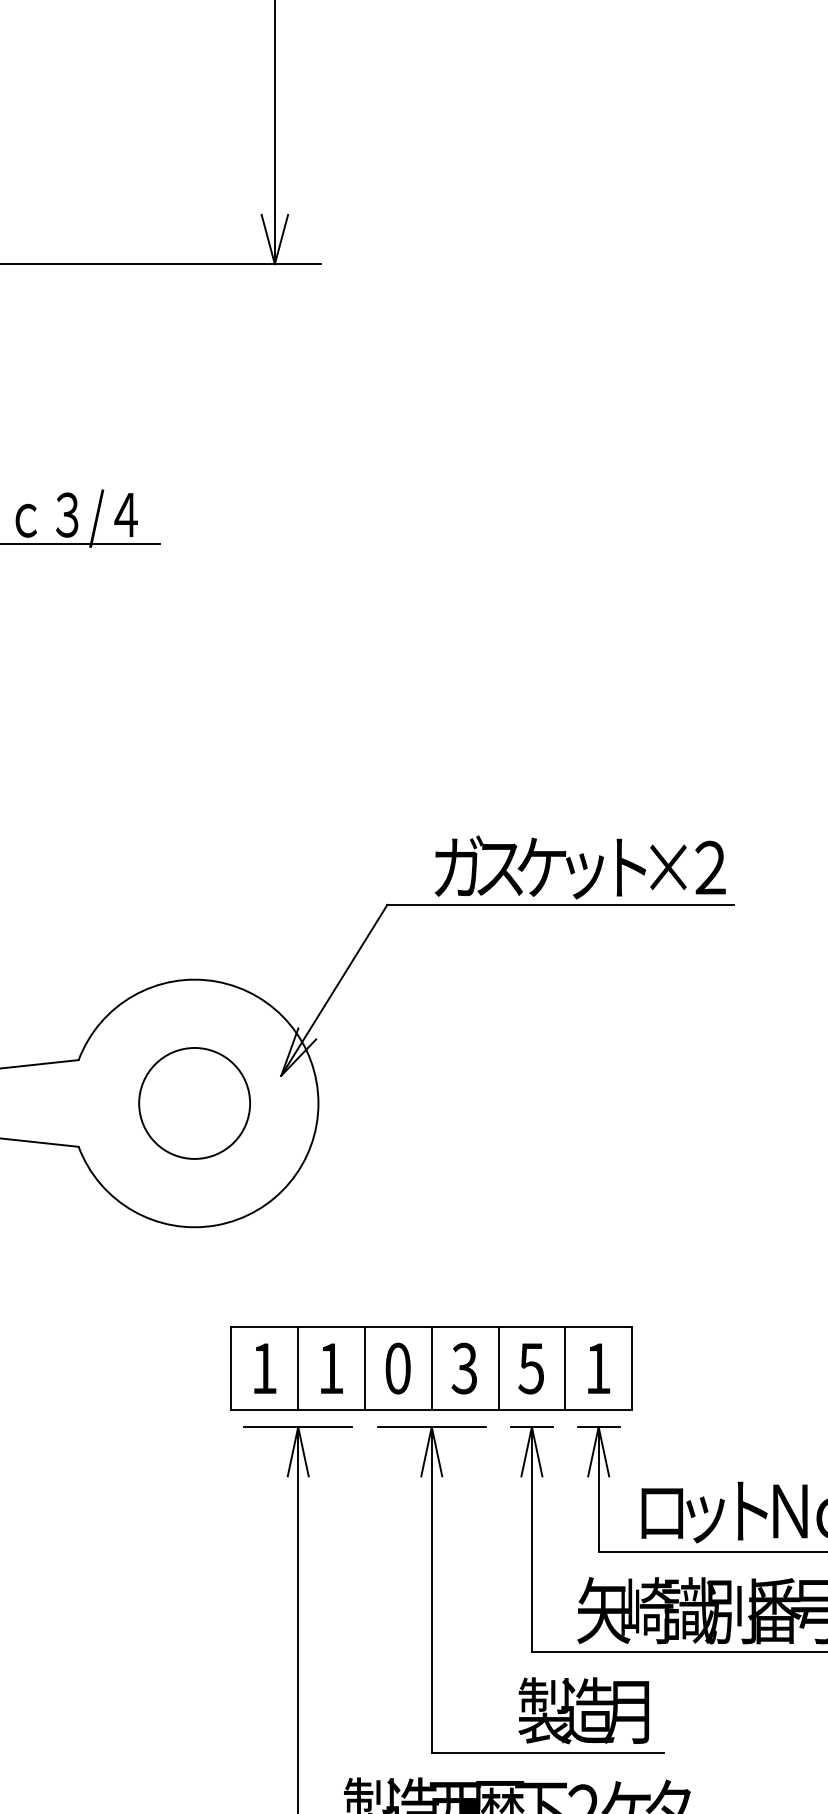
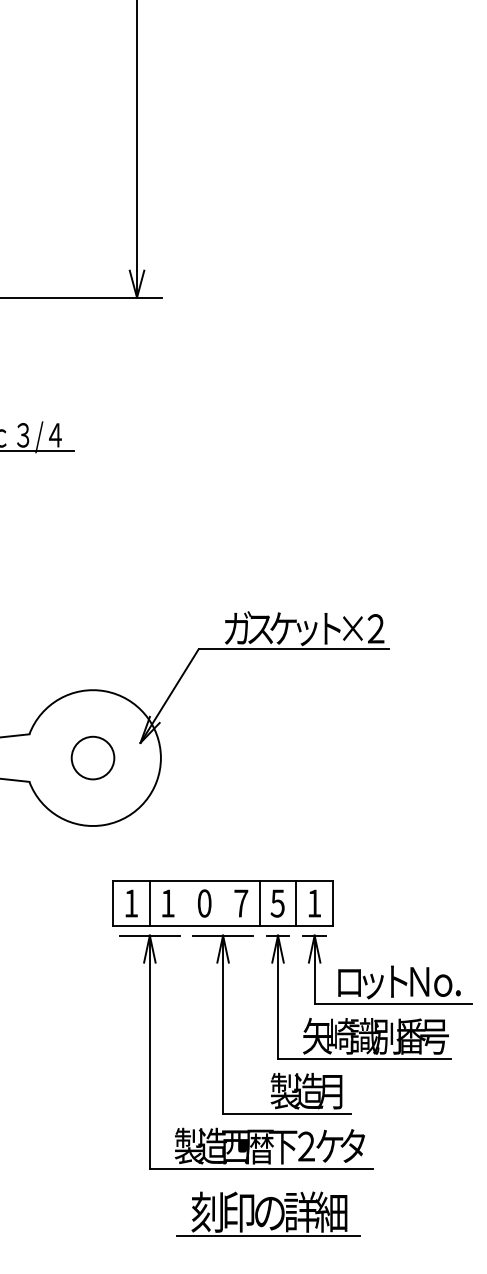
circle: (193, 1102) -> (92, 757), size x0.7
line: (365, 1368) -> (186, 903), removed
line: (432, 1368) -> (223, 903), removed
text: (465, 1368) -> (241, 903), 3 -> 7

